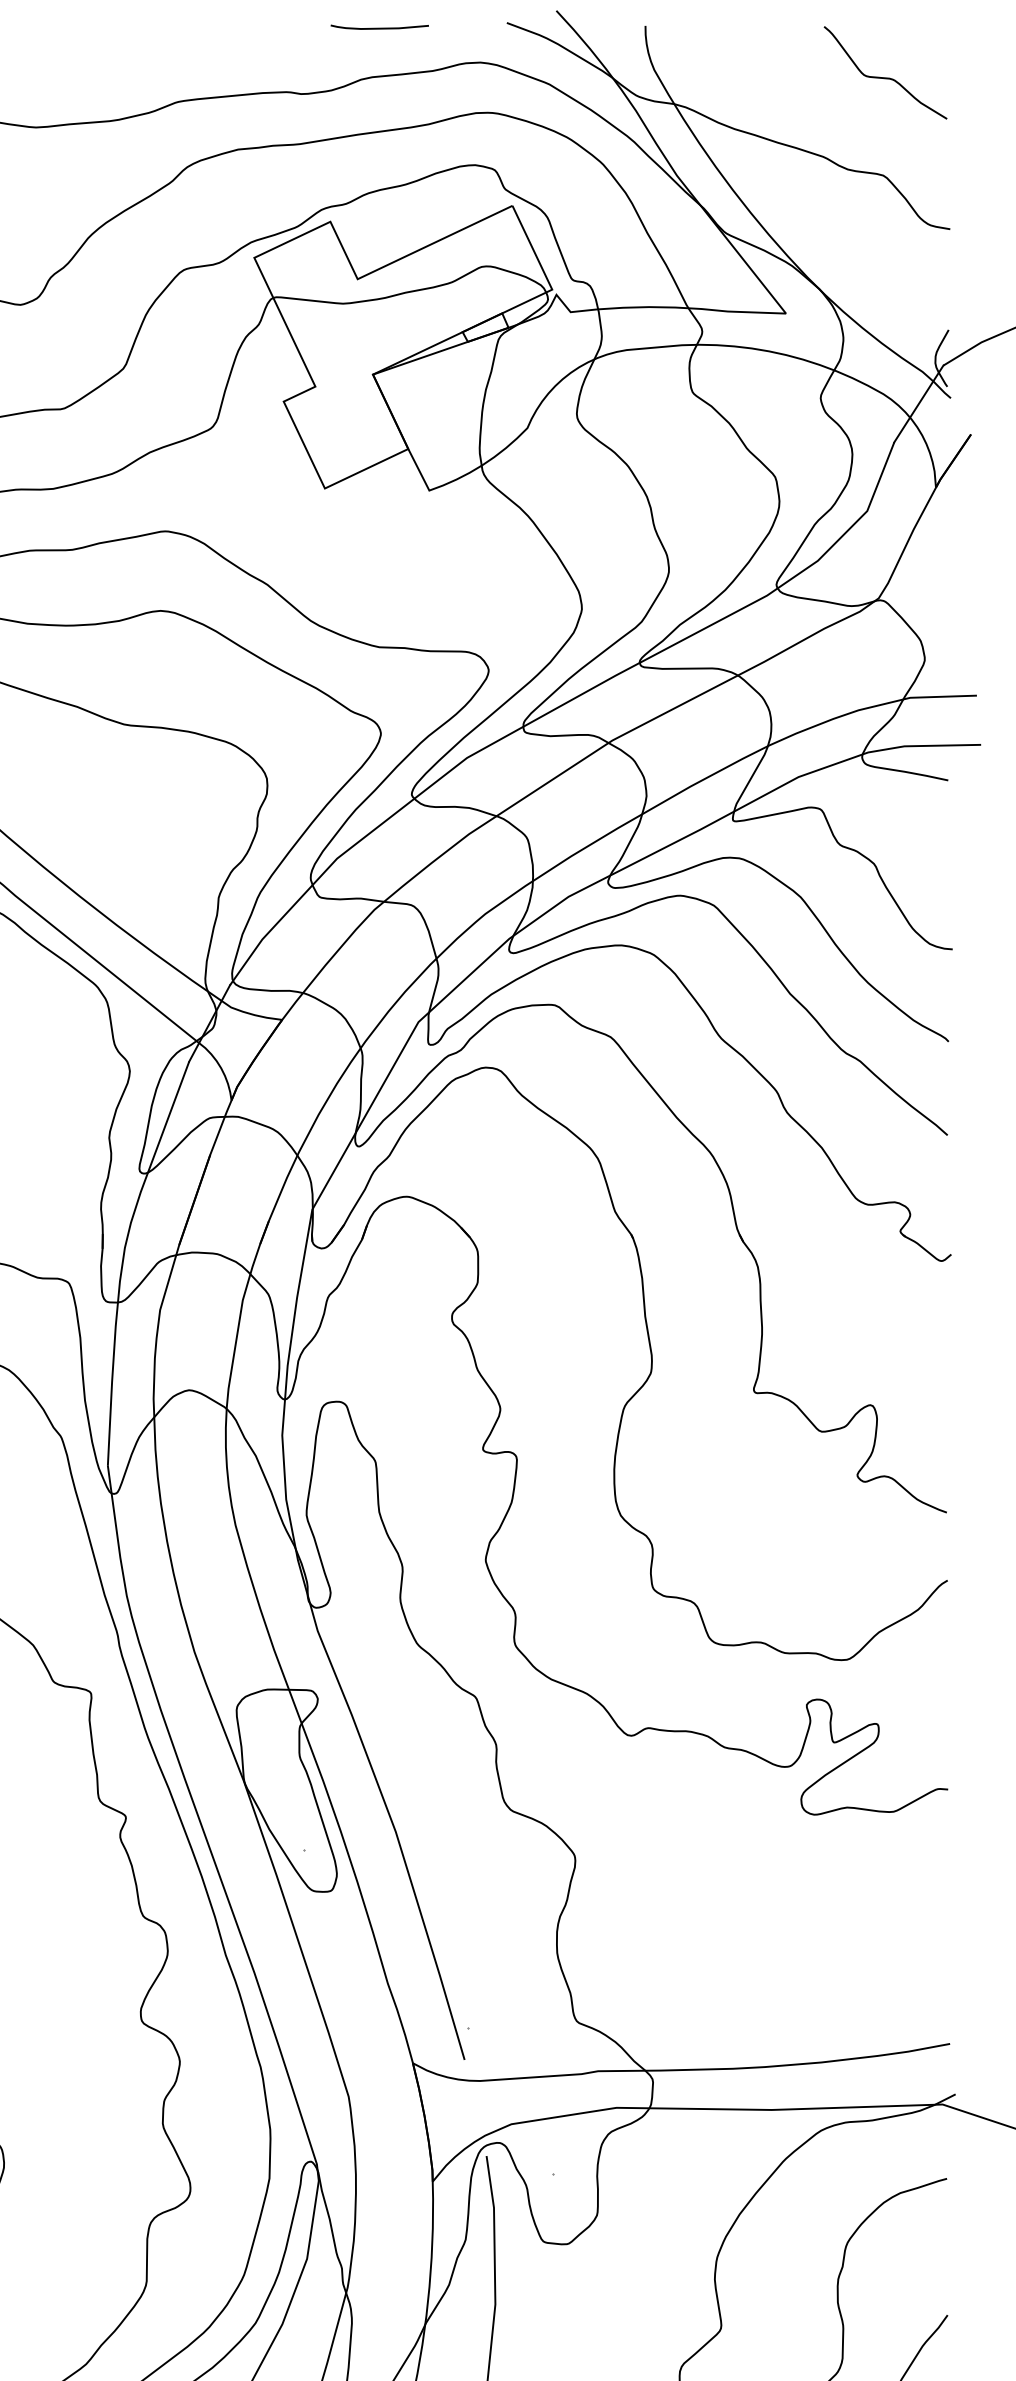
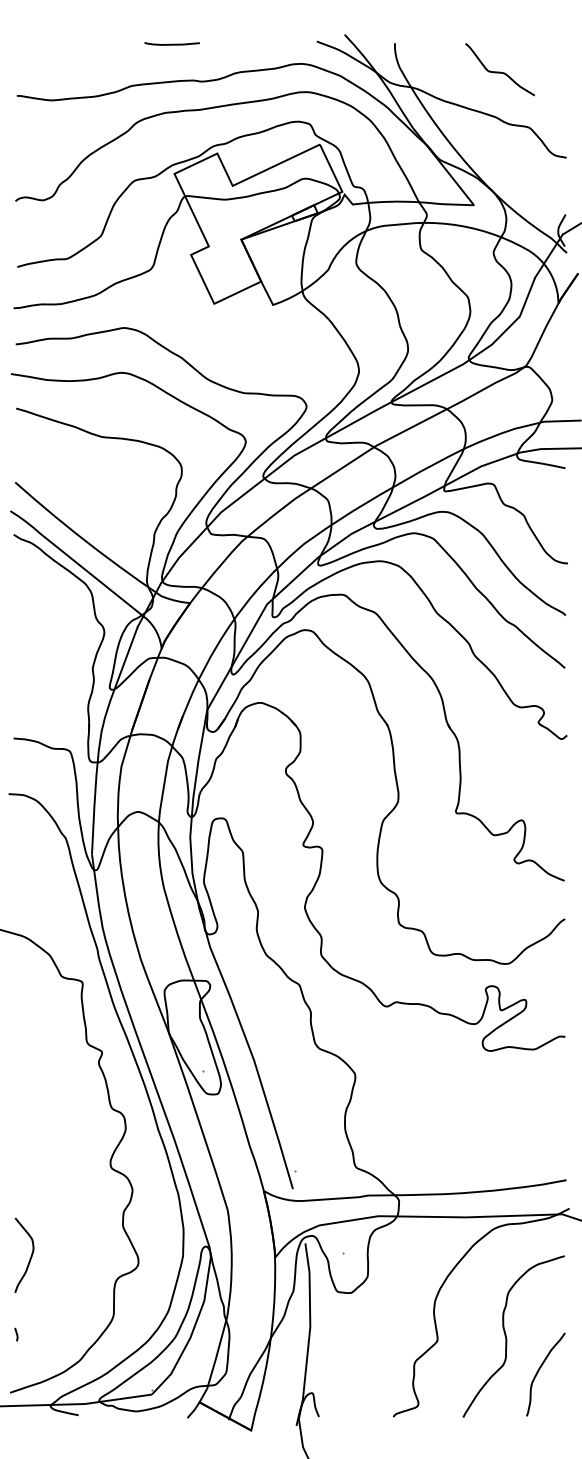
line: (378, 26) -> (171, 43), moved
curve: (884, 76) -> (499, 71), moved

